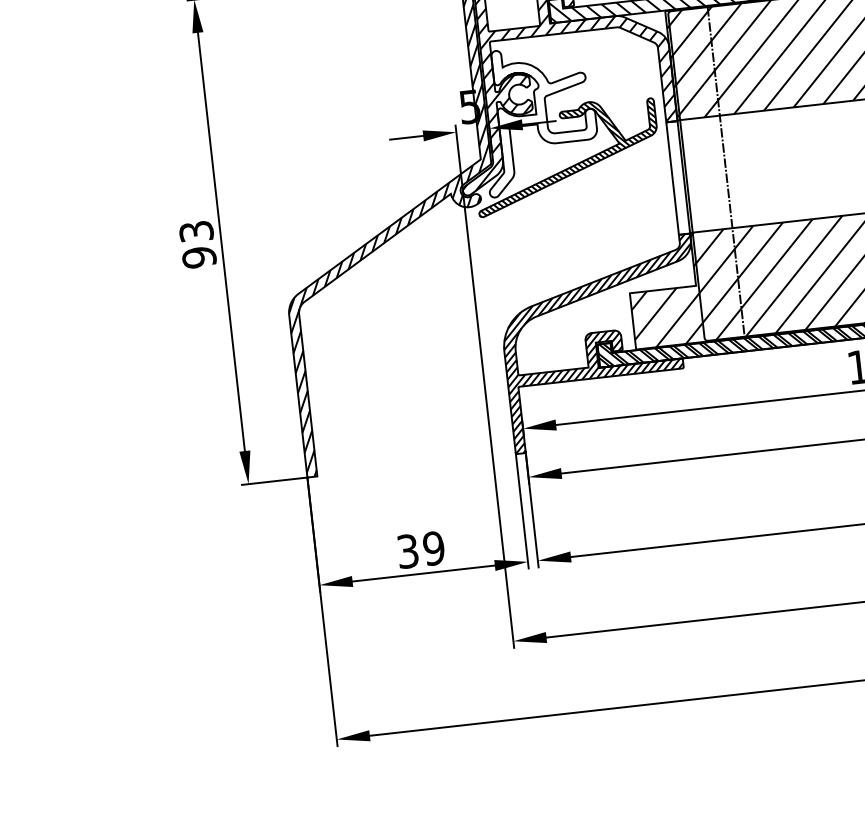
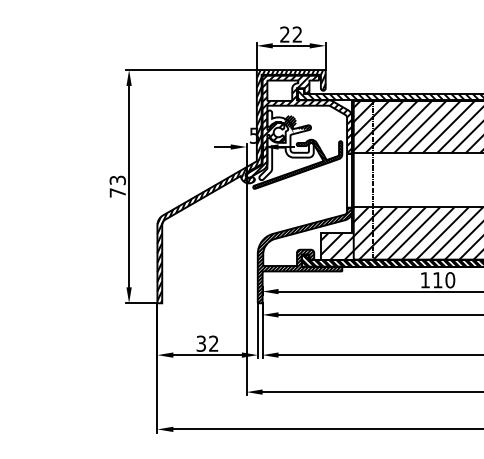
hatch: (556, 71) -> (297, 123), added
text: (198, 256) -> (117, 192), 93 -> 73
text: (433, 548) -> (213, 343), 39 -> 32

